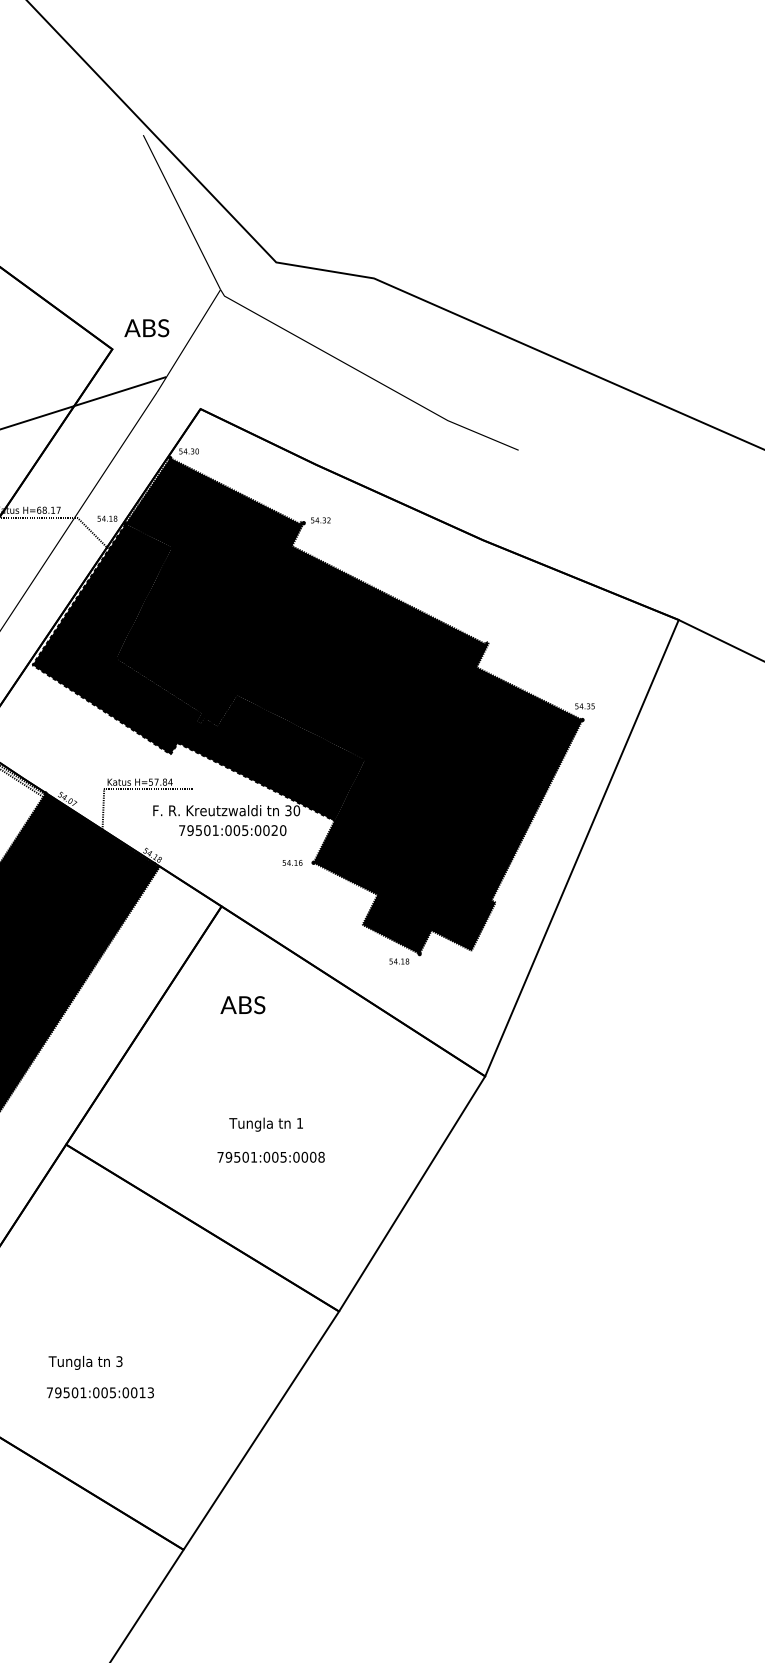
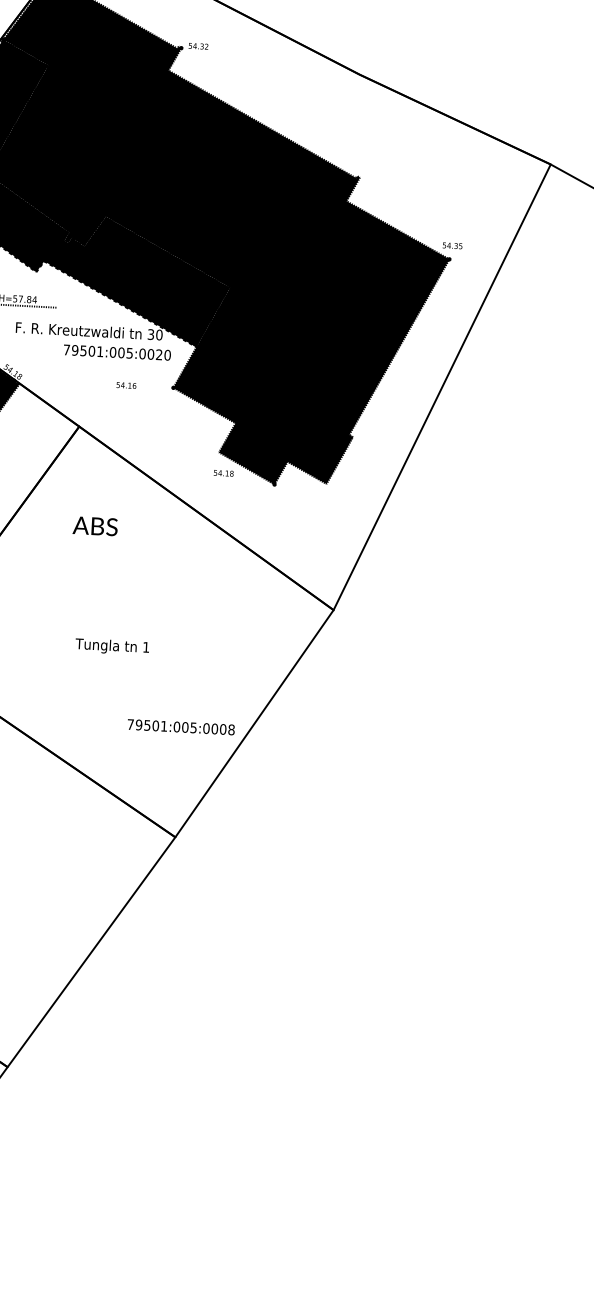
text: (232, 830) -> (117, 352), moved
text: (292, 862) -> (126, 385), moved
text: (399, 961) -> (223, 473), moved
text: (270, 1156) -> (180, 726), moved

